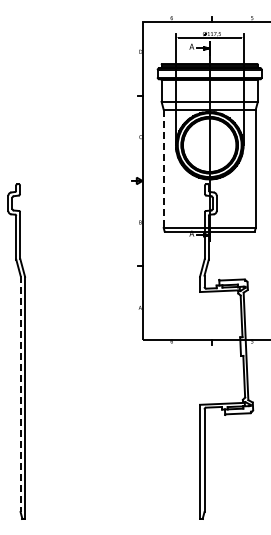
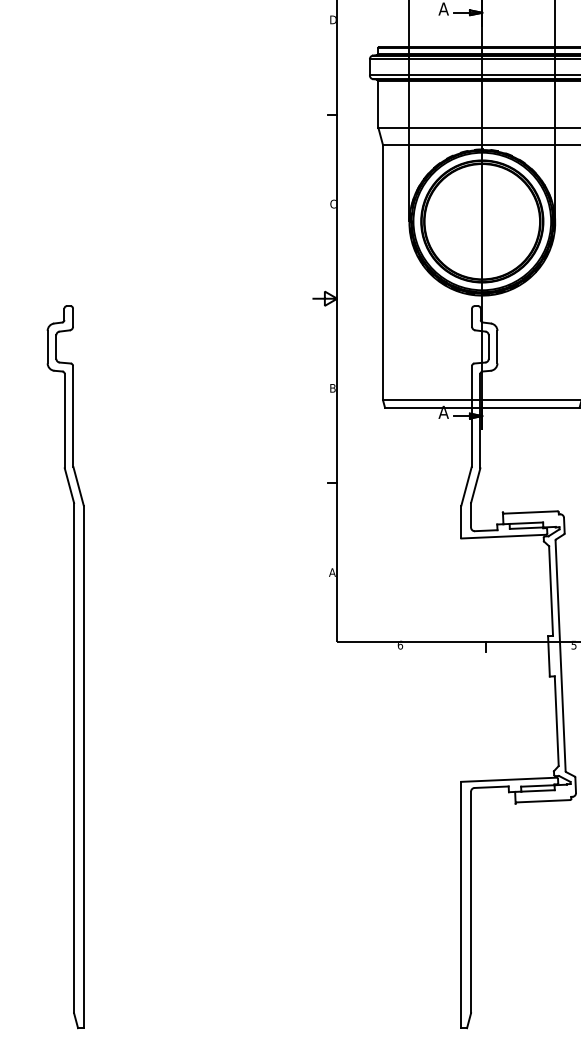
line: (163, 169) -> (382, 273), dashed -> solid
line: (20, 394) -> (73, 759), dashed -> solid

